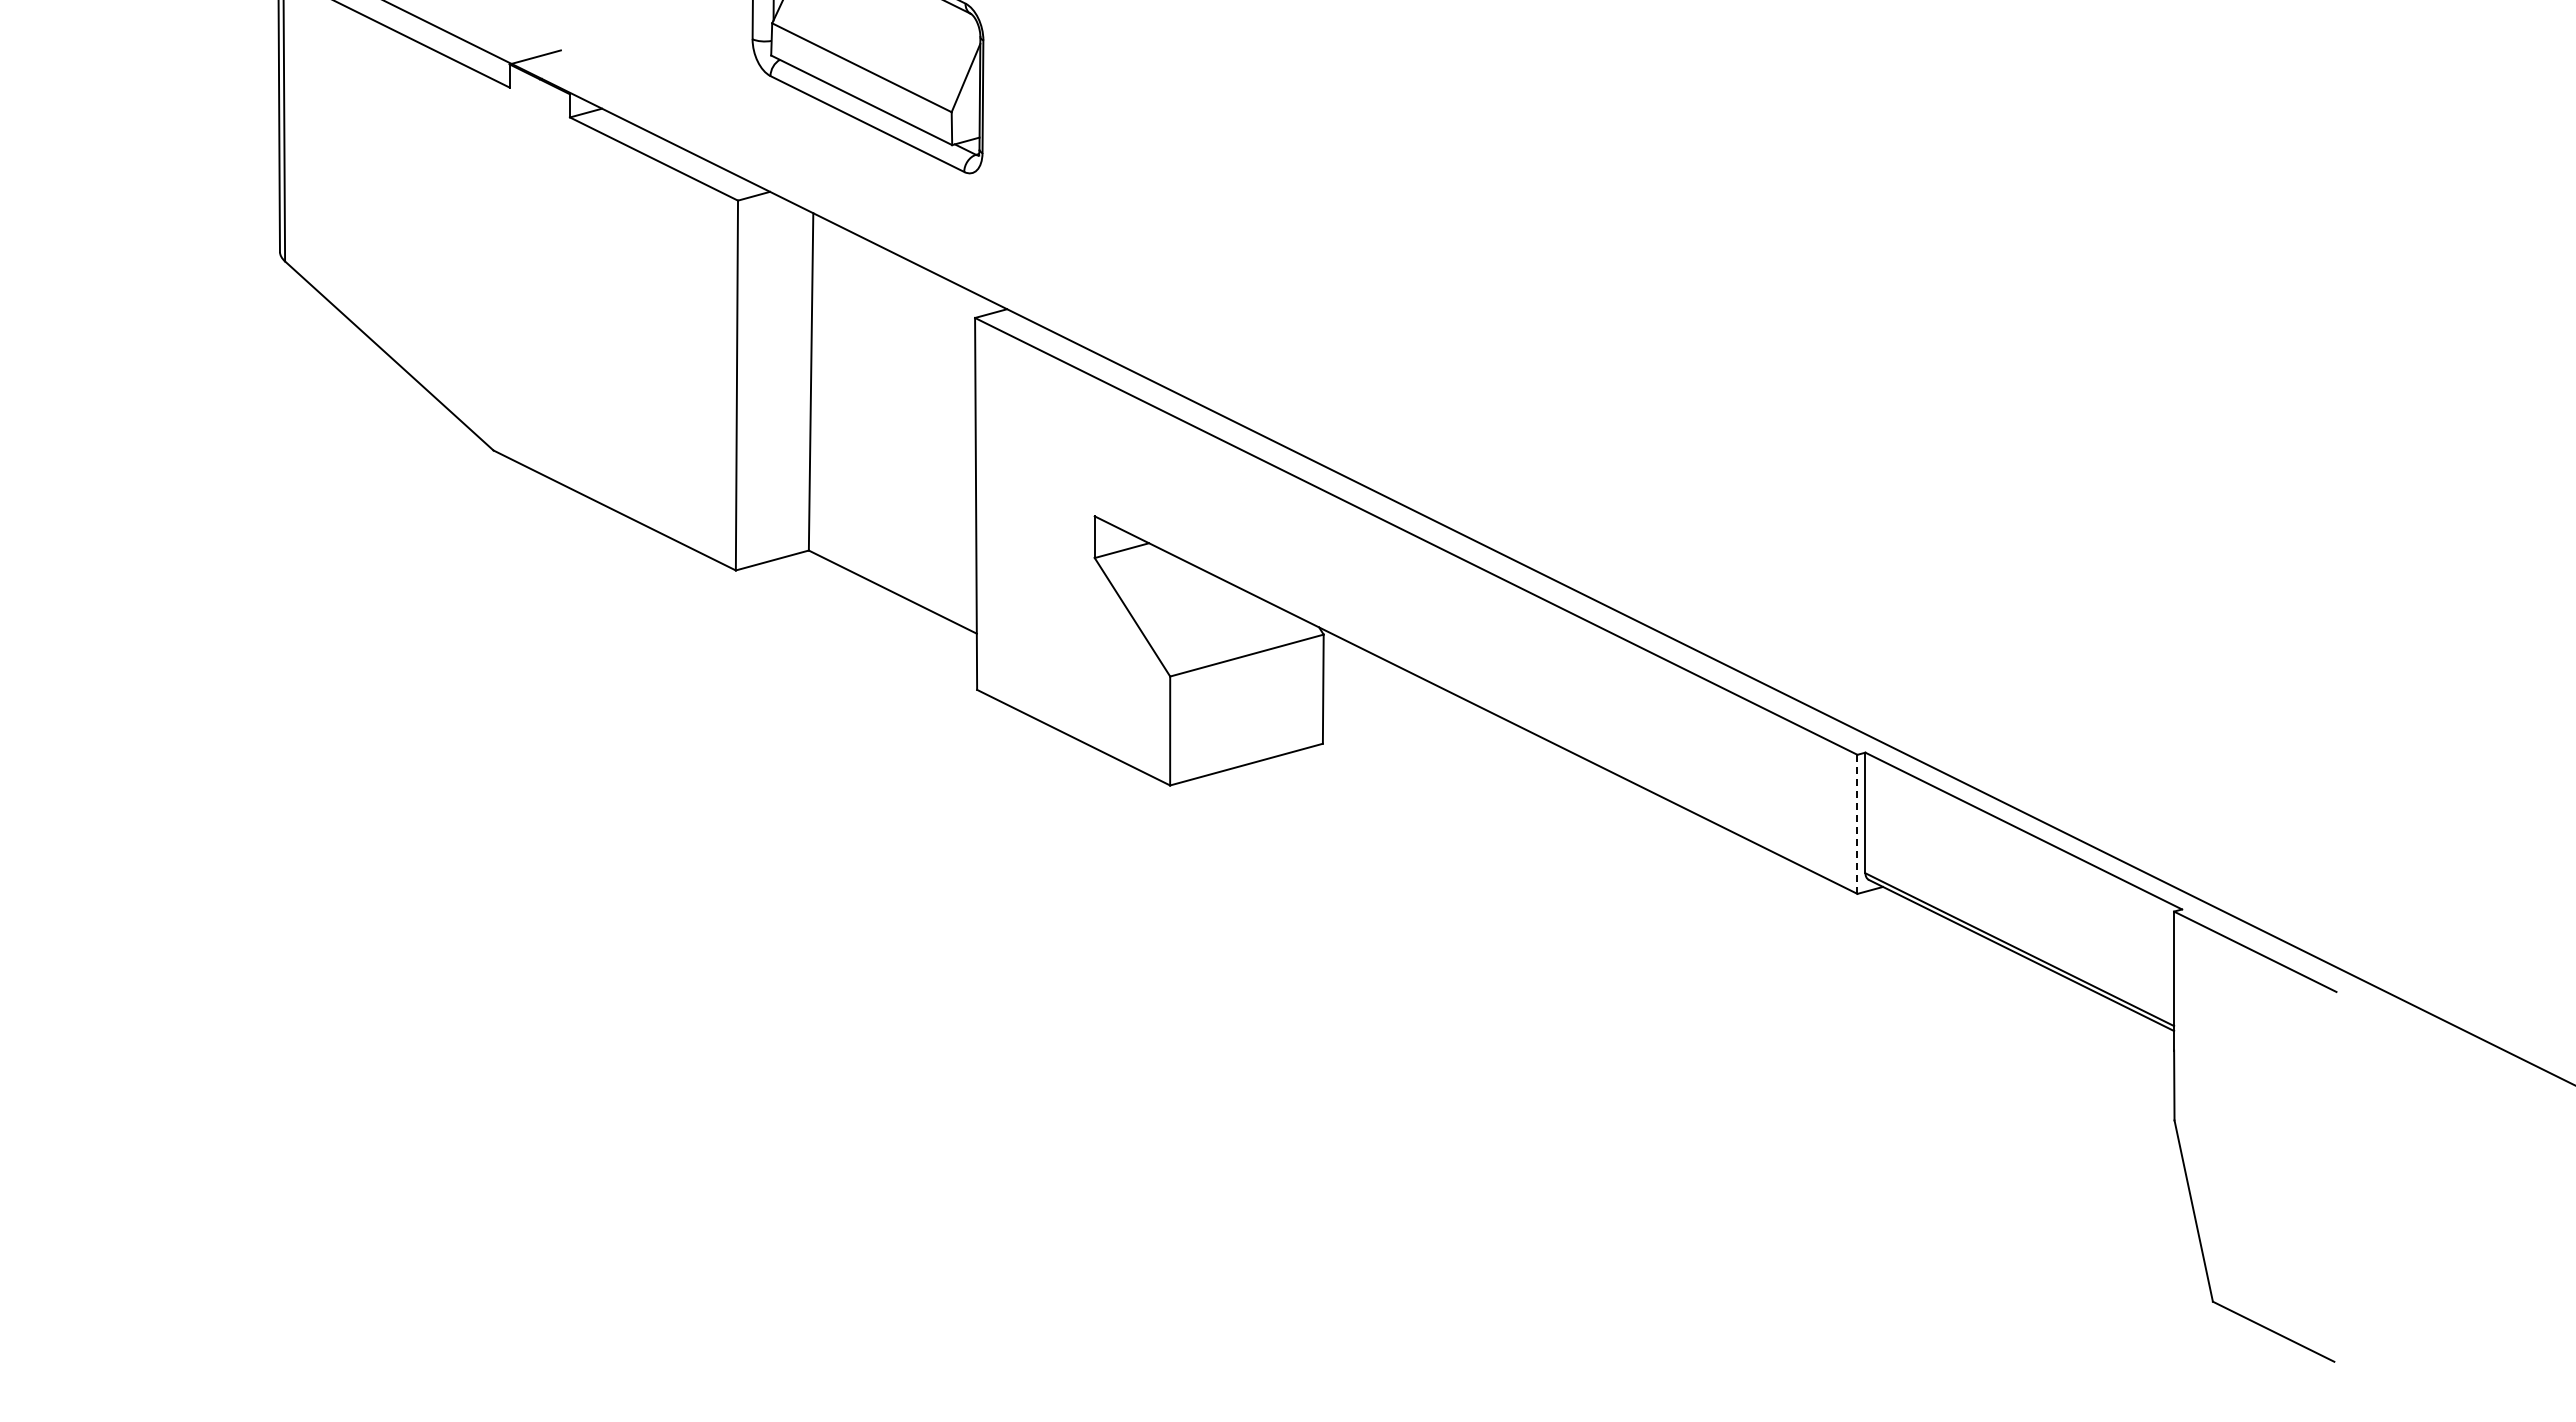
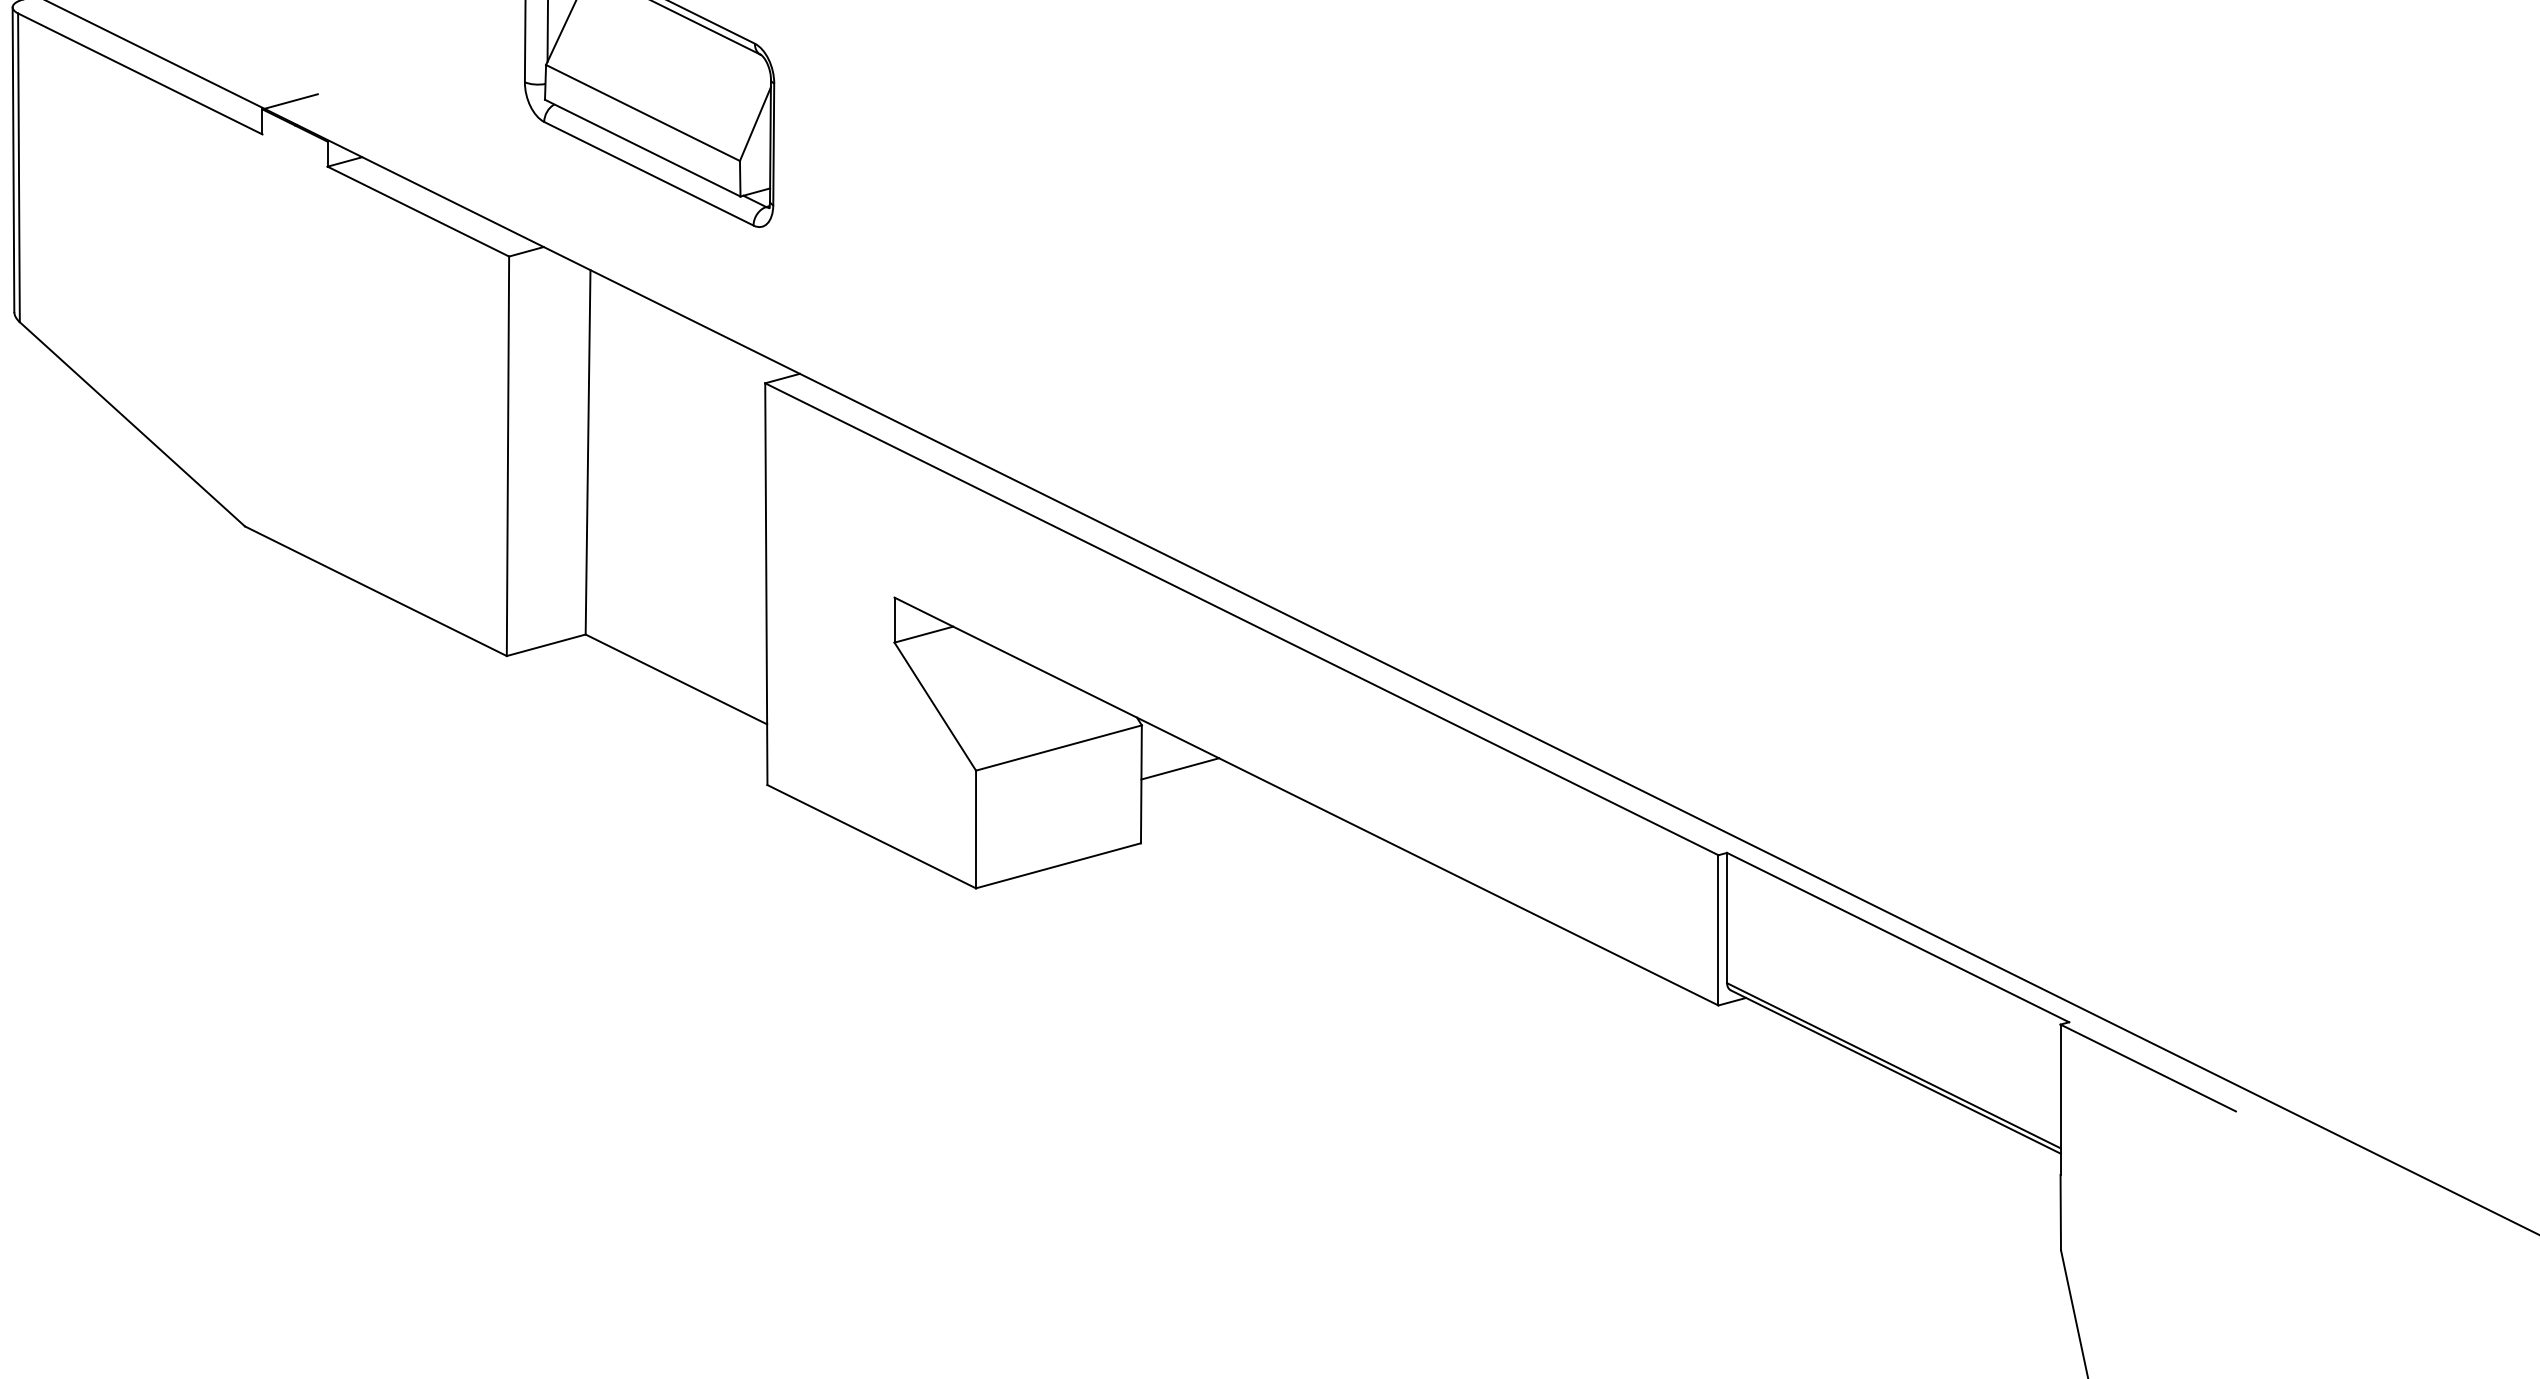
line: (1359, 674) -> (1180, 768), added
line: (1857, 824) -> (1718, 930), dashed -> solid

